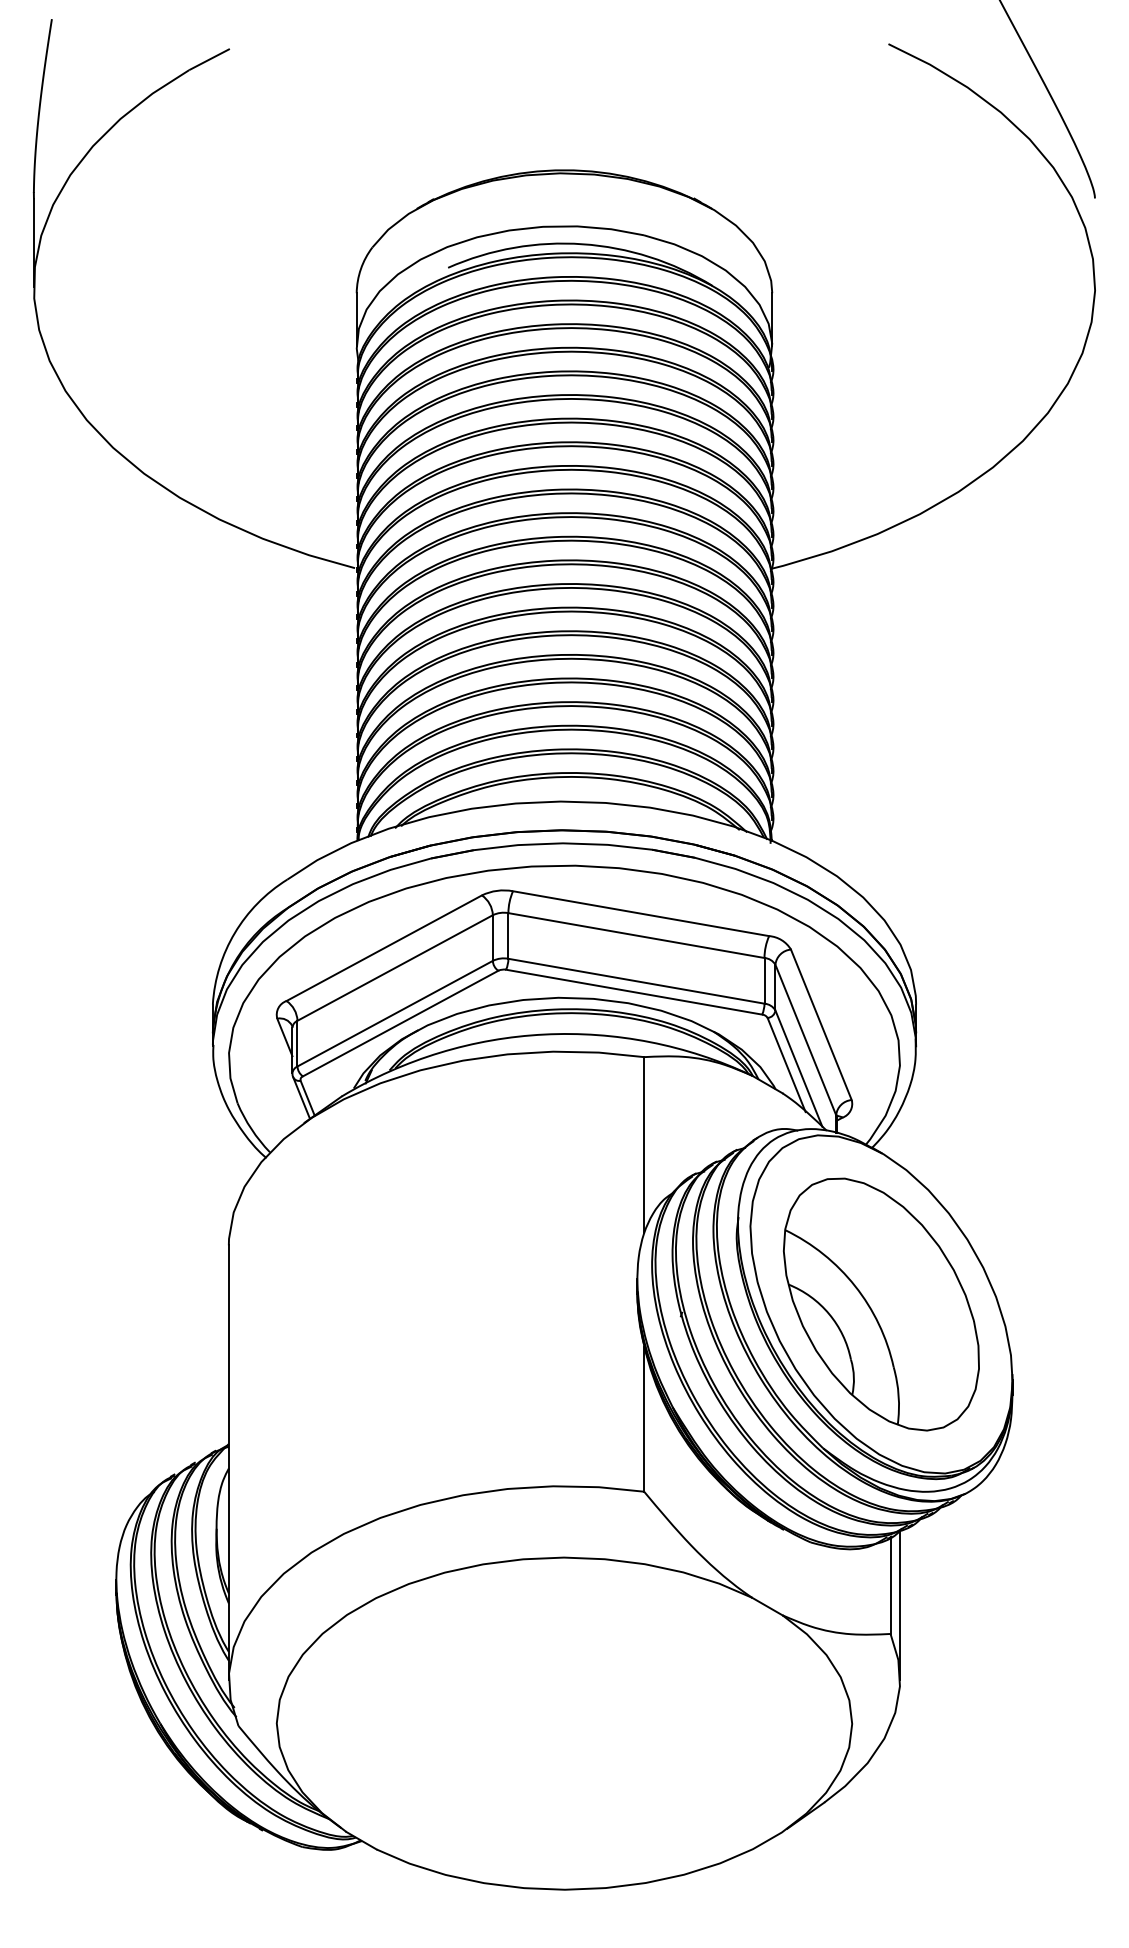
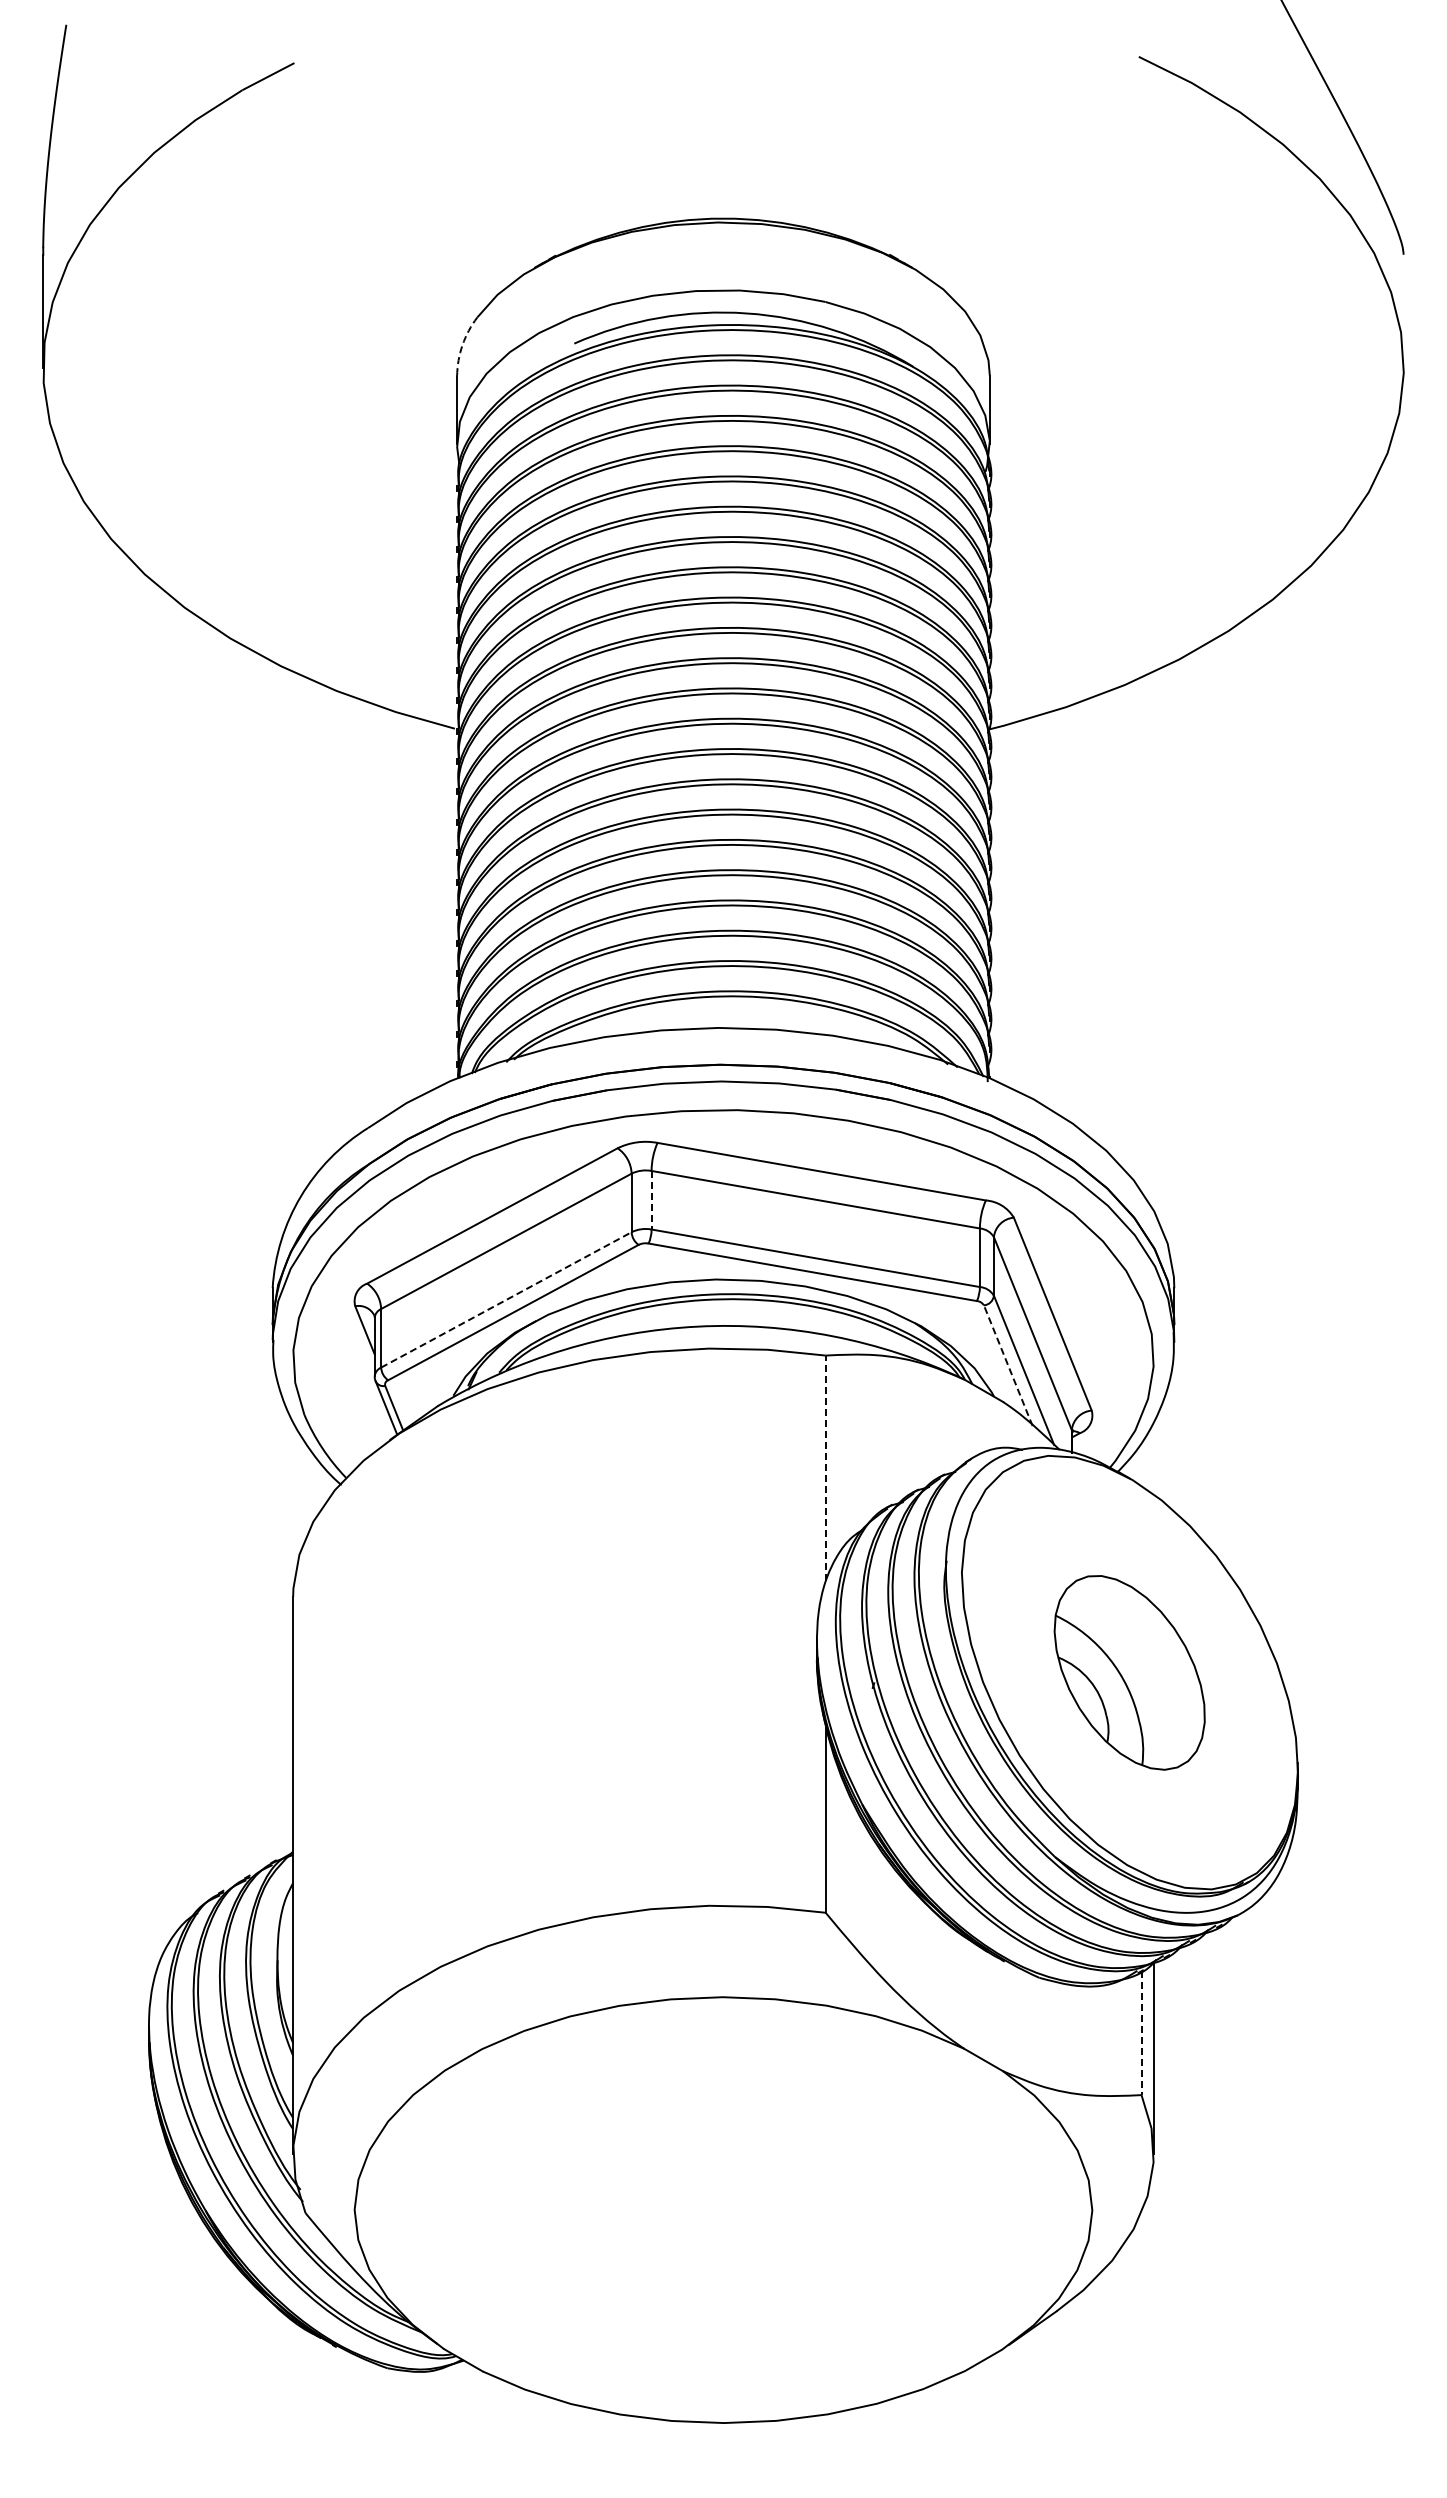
arc: (360, 269) -> (462, 345), solid -> dashed
line: (508, 936) -> (651, 1200), solid -> dashed
line: (395, 1013) -> (506, 1299), solid -> dashed
line: (786, 1064) -> (1008, 1365), solid -> dashed
line: (644, 1145) -> (825, 1468), solid -> dashed
part: (881, 1304) -> (1129, 1672), size x0.6
line: (890, 1585) -> (1141, 2033), solid -> dashed

